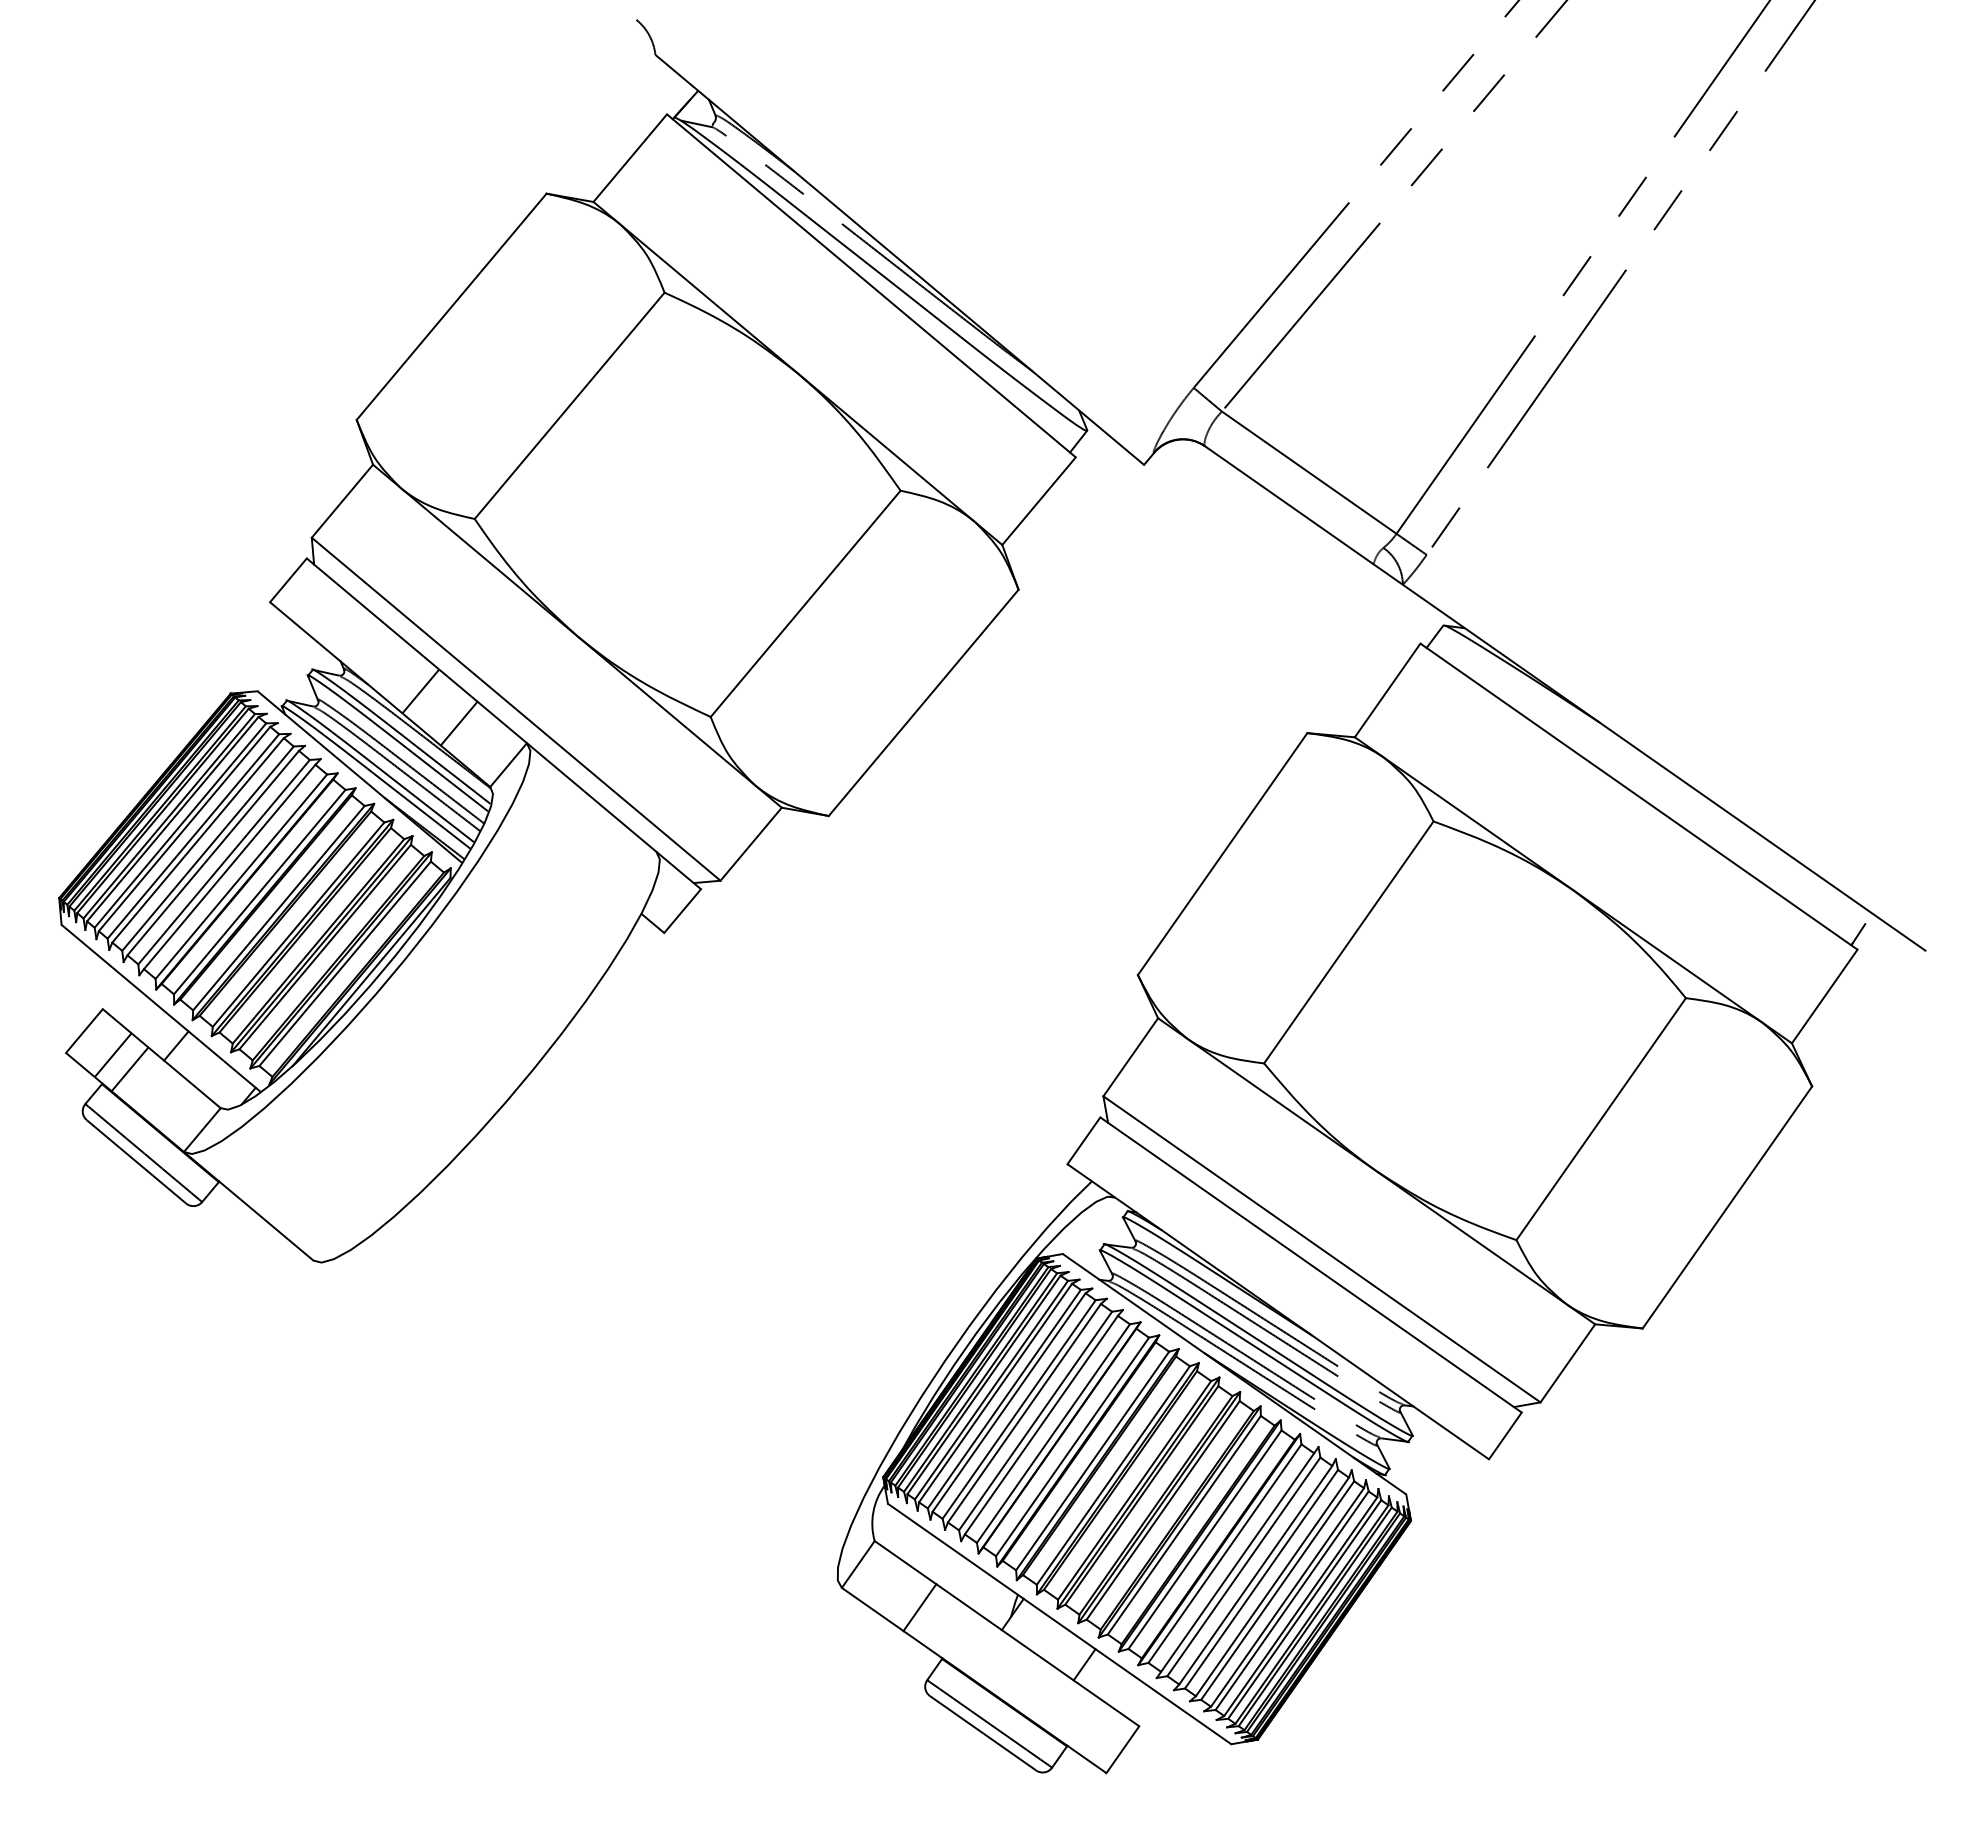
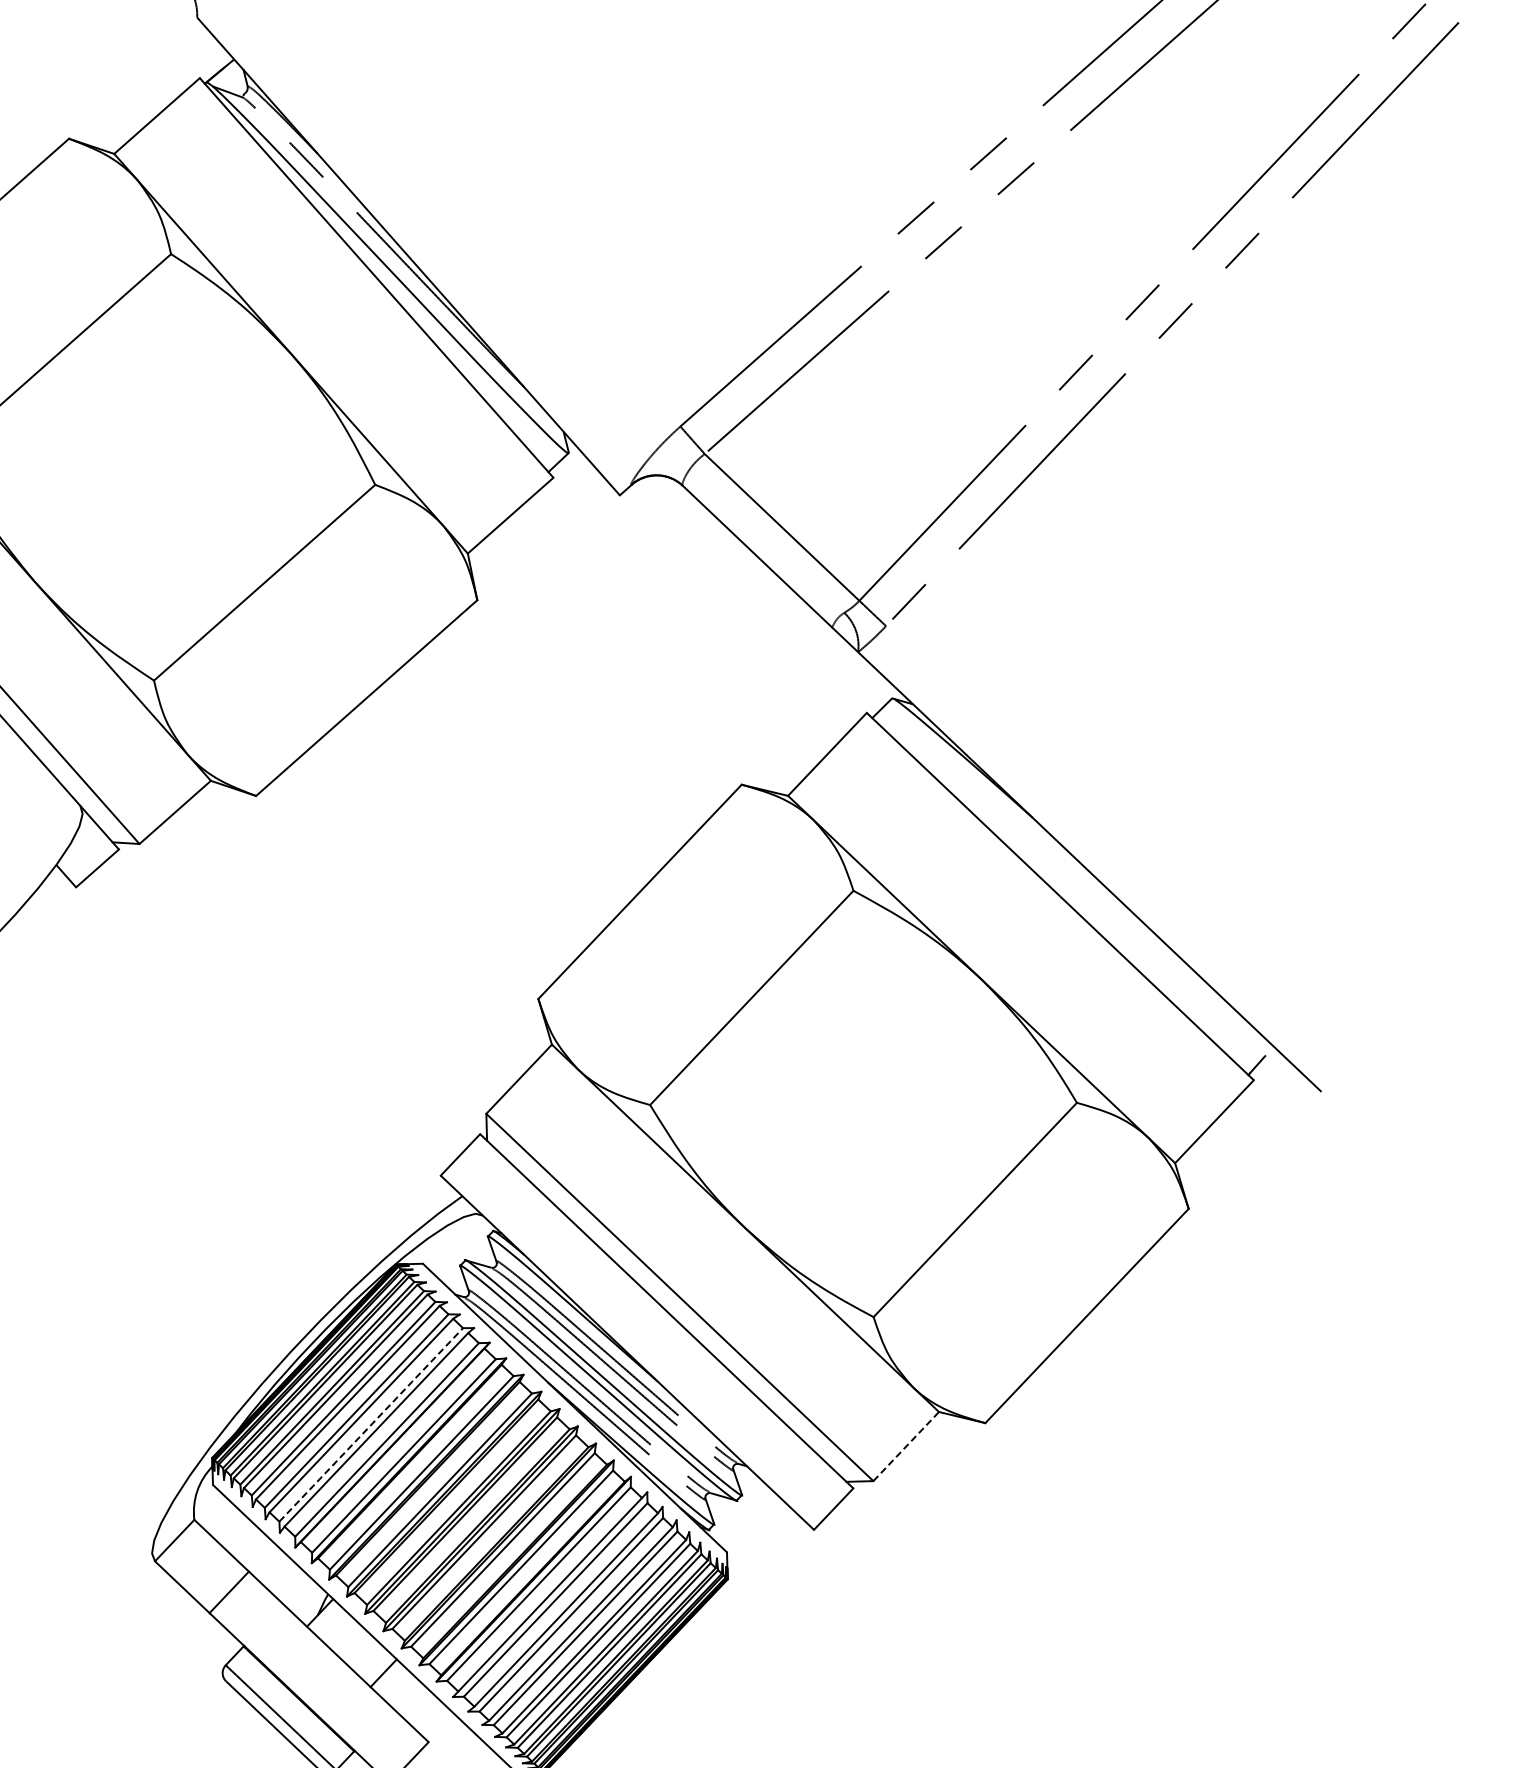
line: (1567, 1363) -> (905, 1446), solid -> dashed
line: (1035, 1420) -> (371, 1424), solid -> dashed

